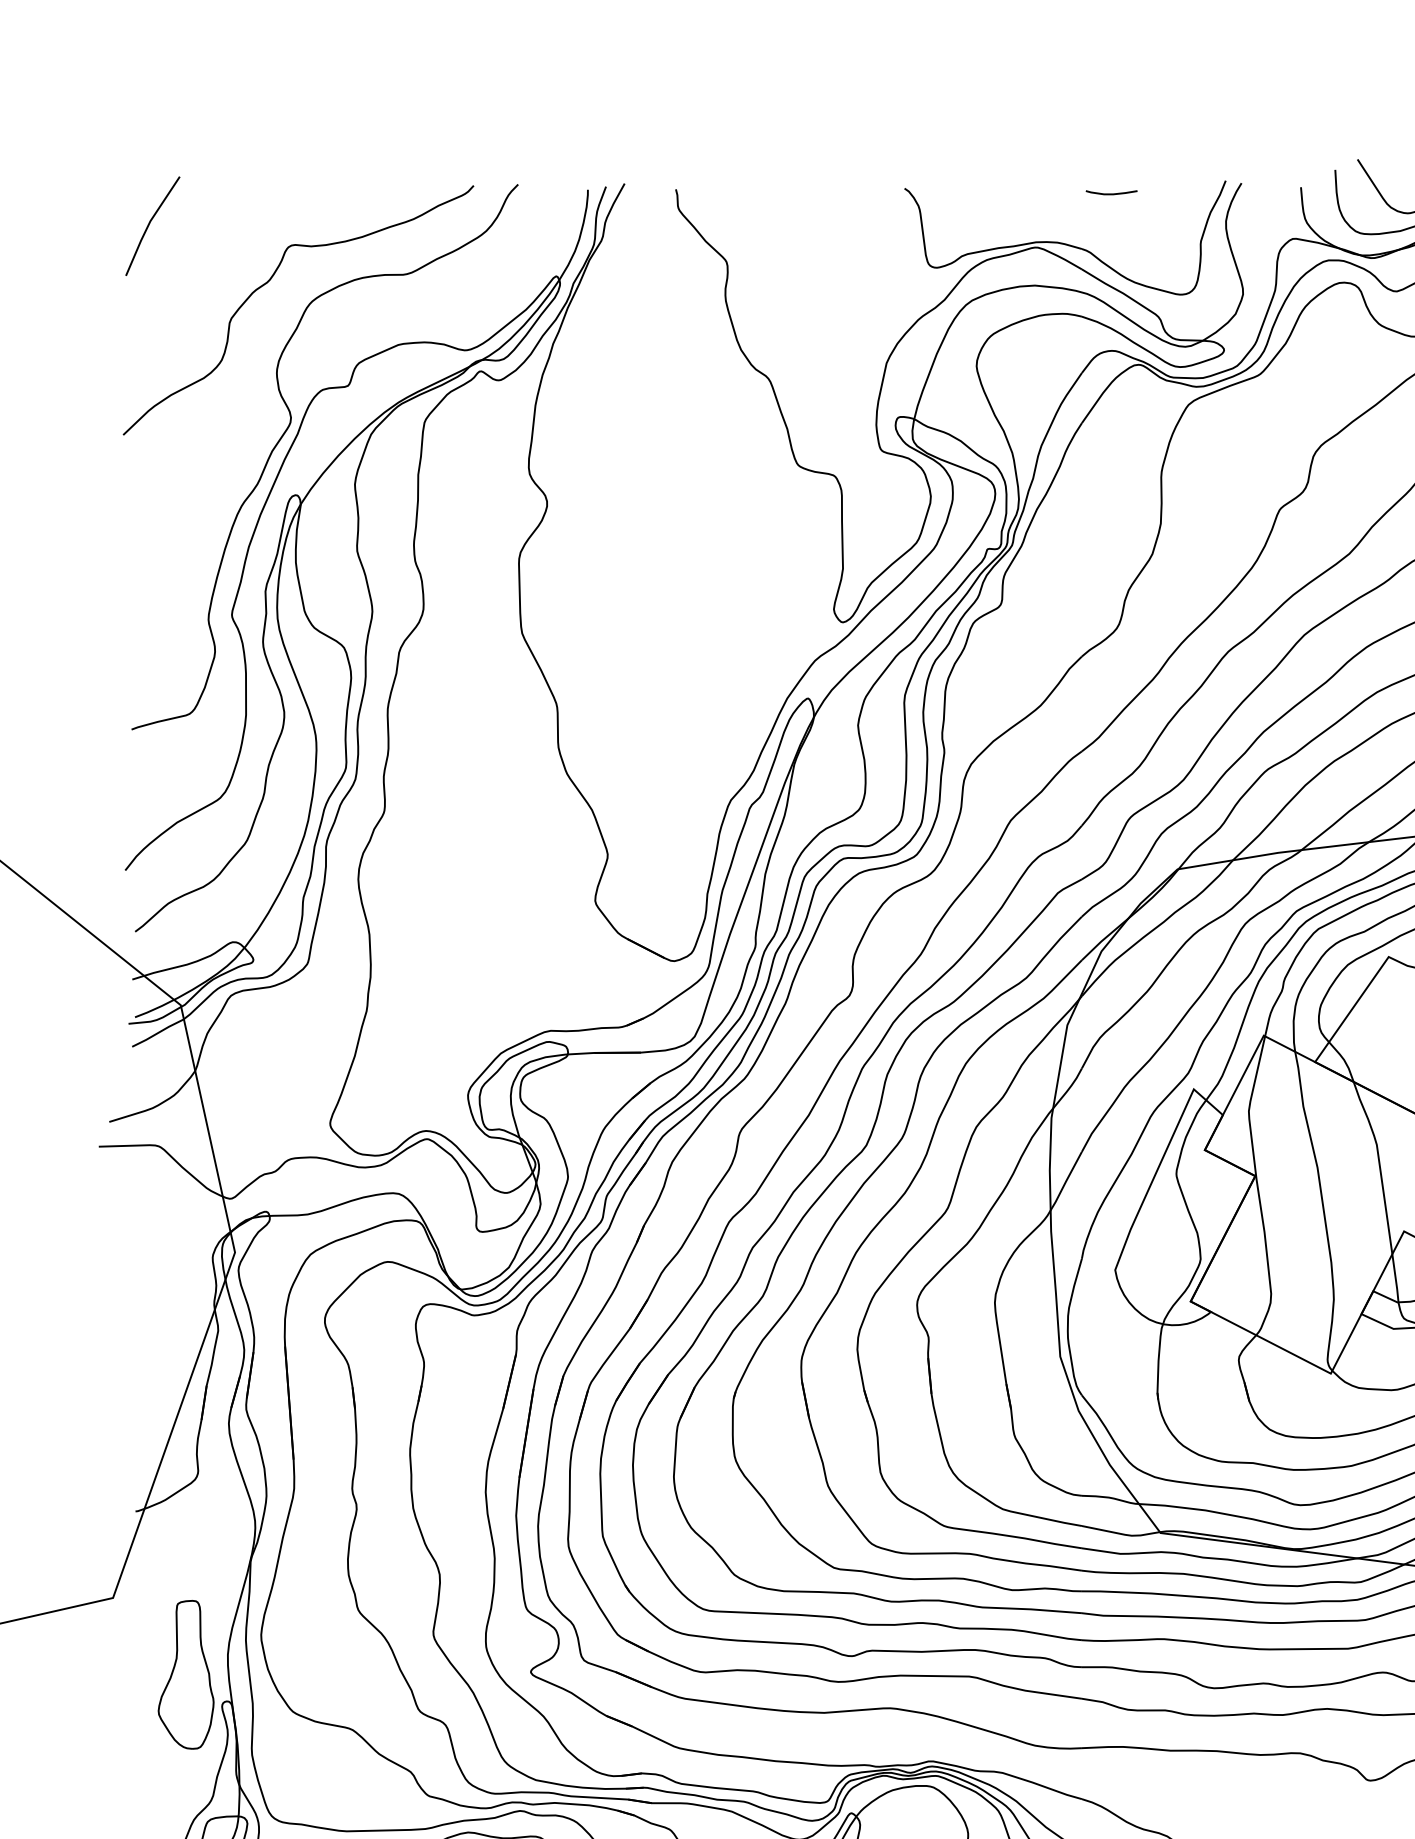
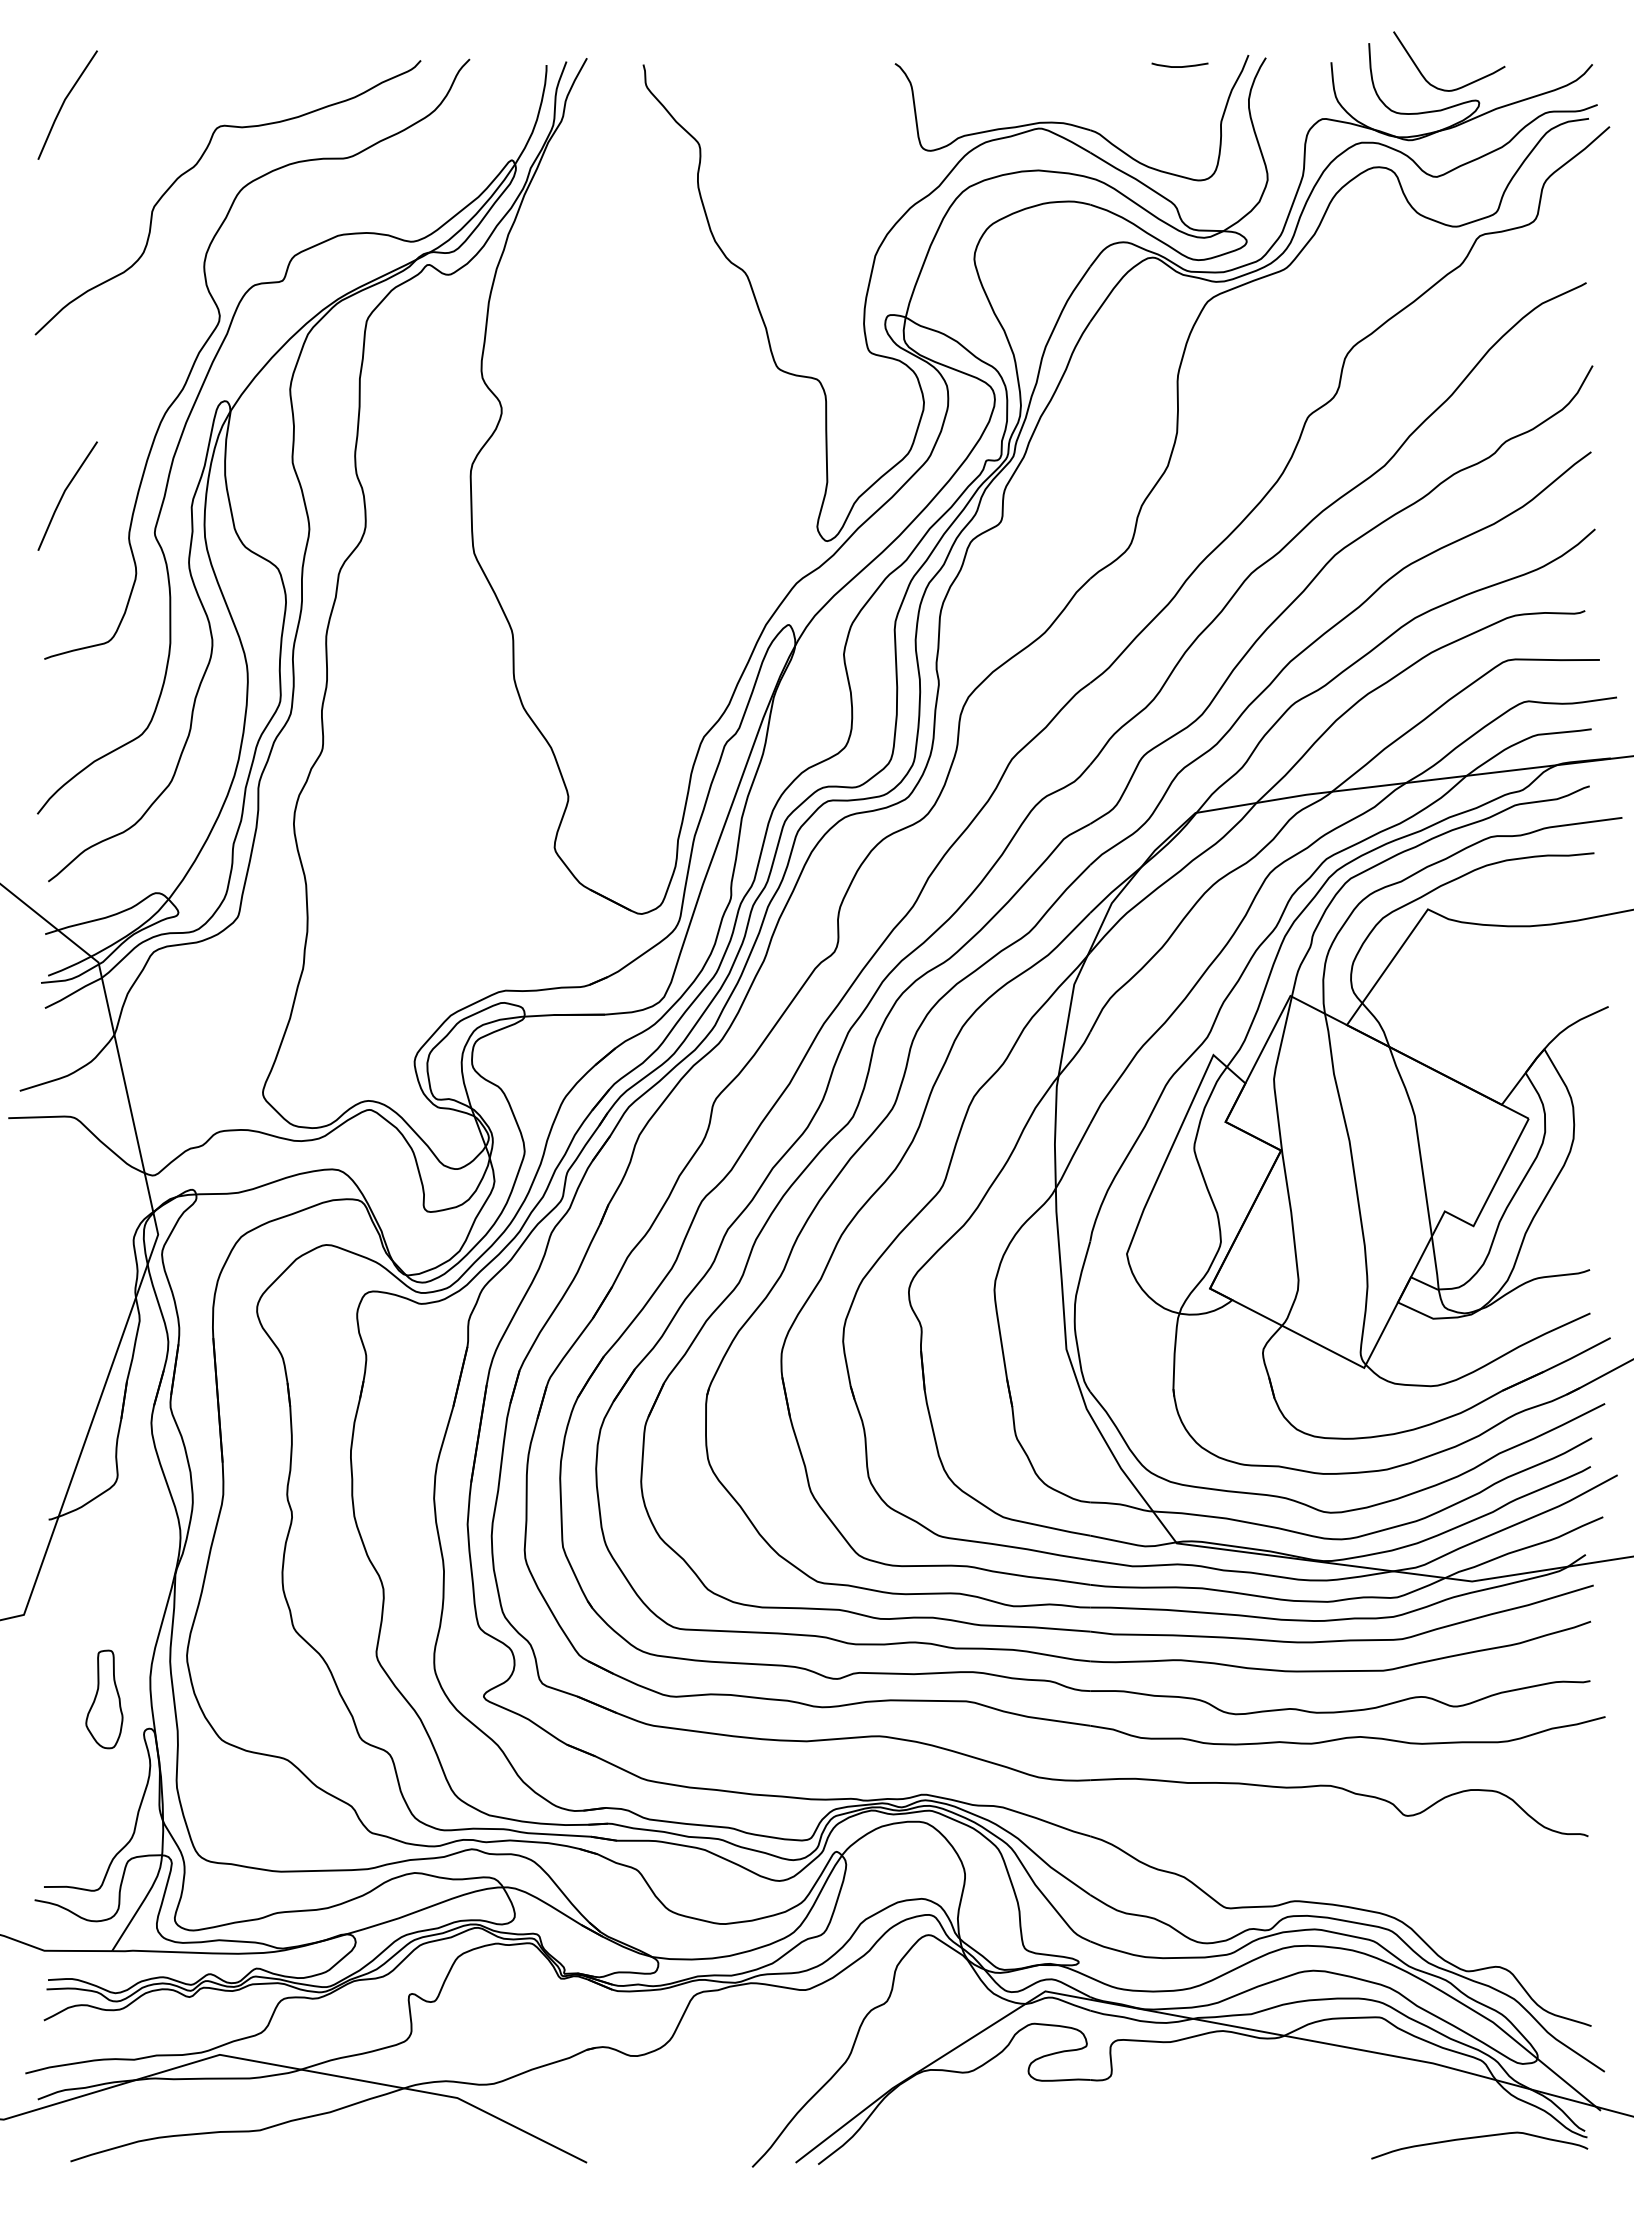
curve: (1111, 193) -> (1179, 66), moved
line: (149, 580) -> (64, 494), added
part: (186, 1674) -> (104, 1699), size x0.6

